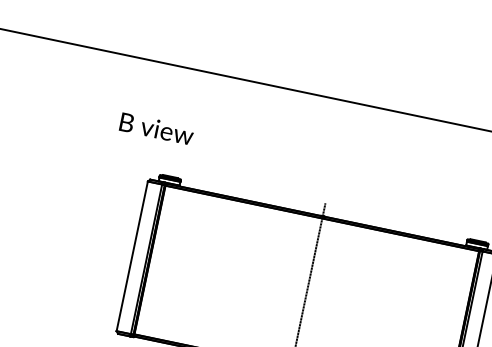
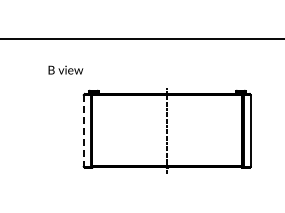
text: (156, 127) -> (65, 69), moved
line: (131, 255) -> (83, 130), solid -> dashed

